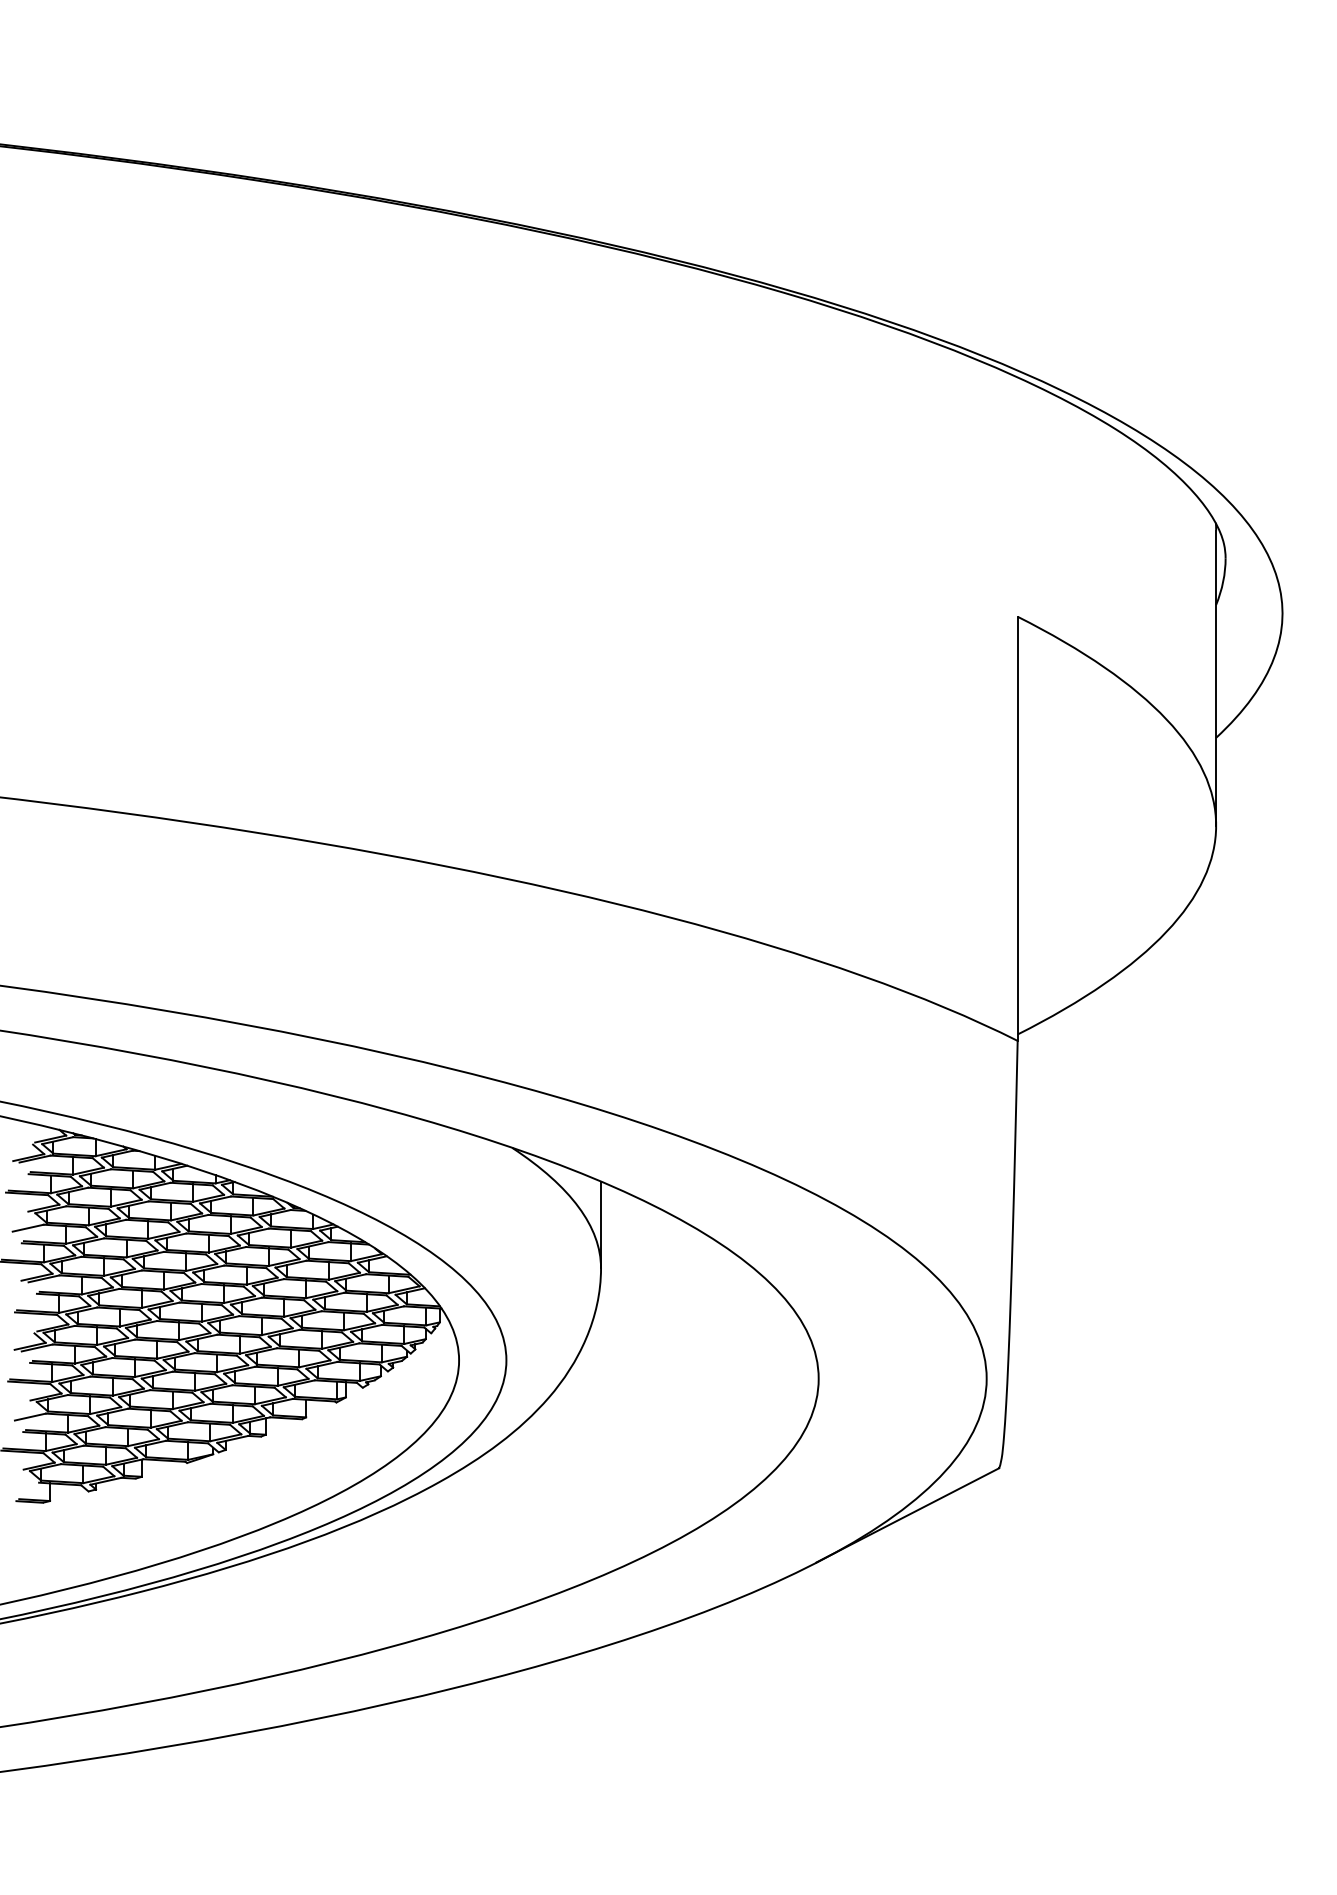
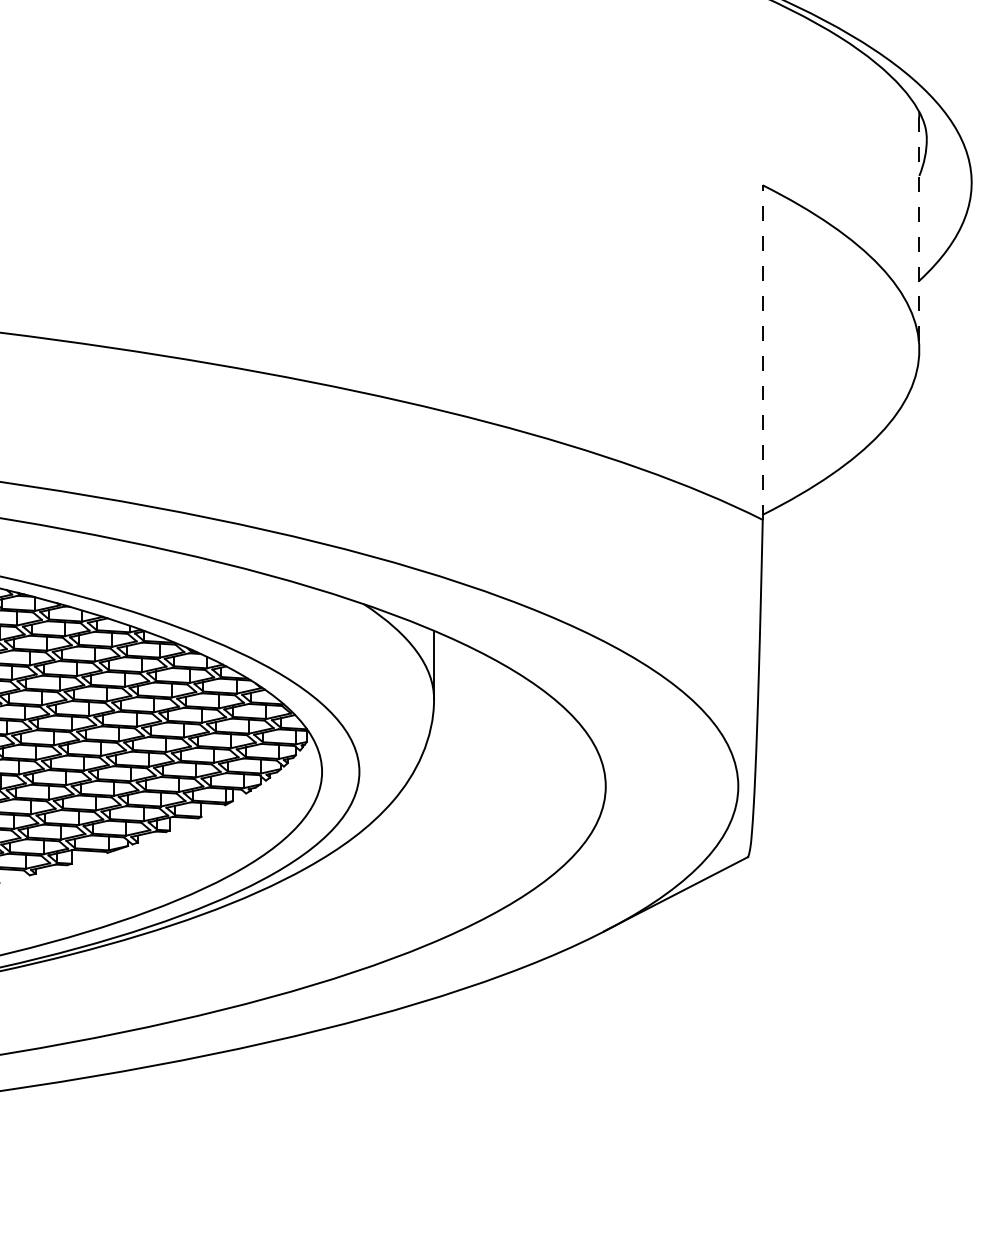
line: (1216, 678) -> (919, 233), solid -> dashed
line: (1017, 828) -> (762, 352), solid -> dashed

